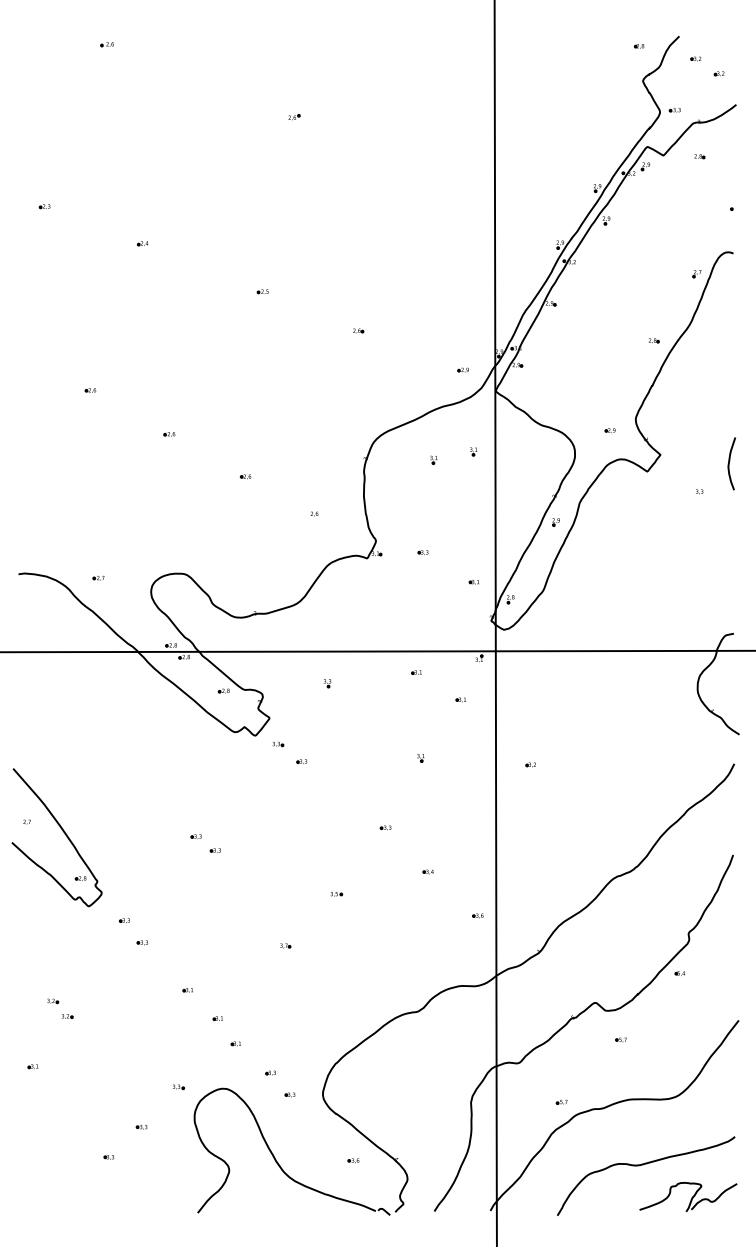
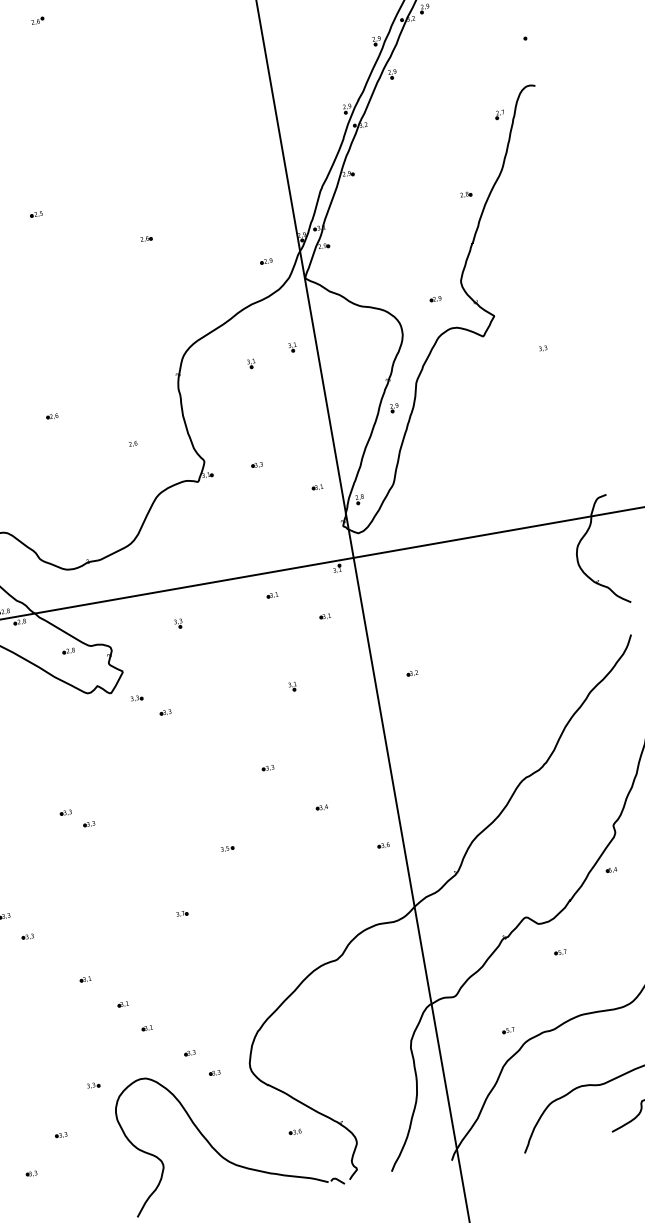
curve: (729, 463) -> (570, 312), removed

